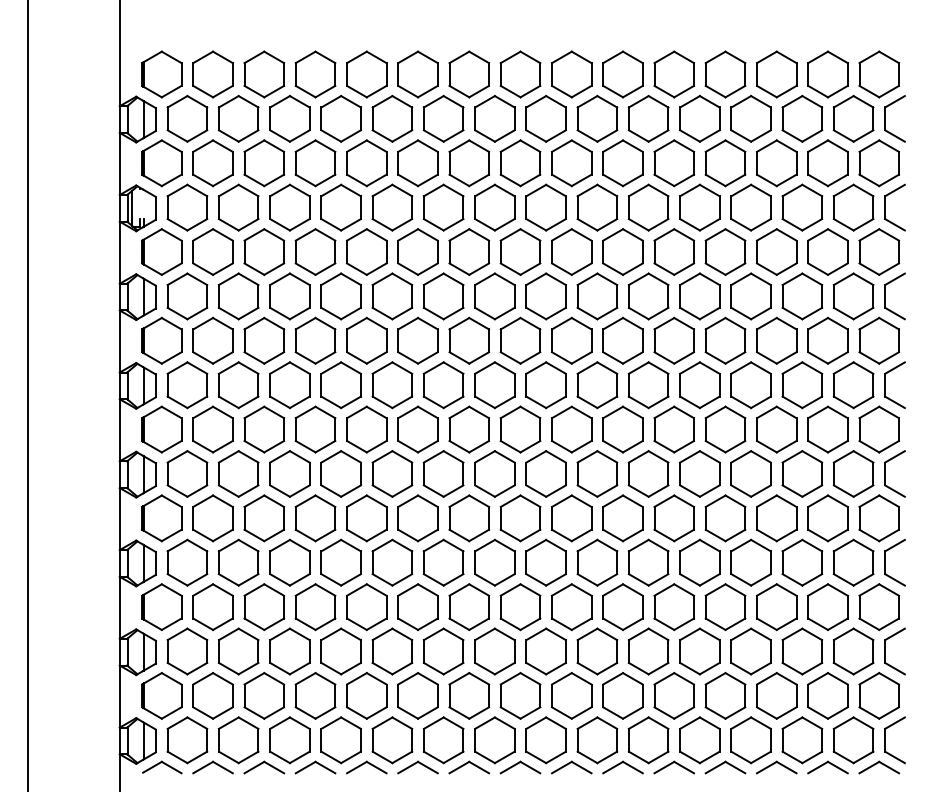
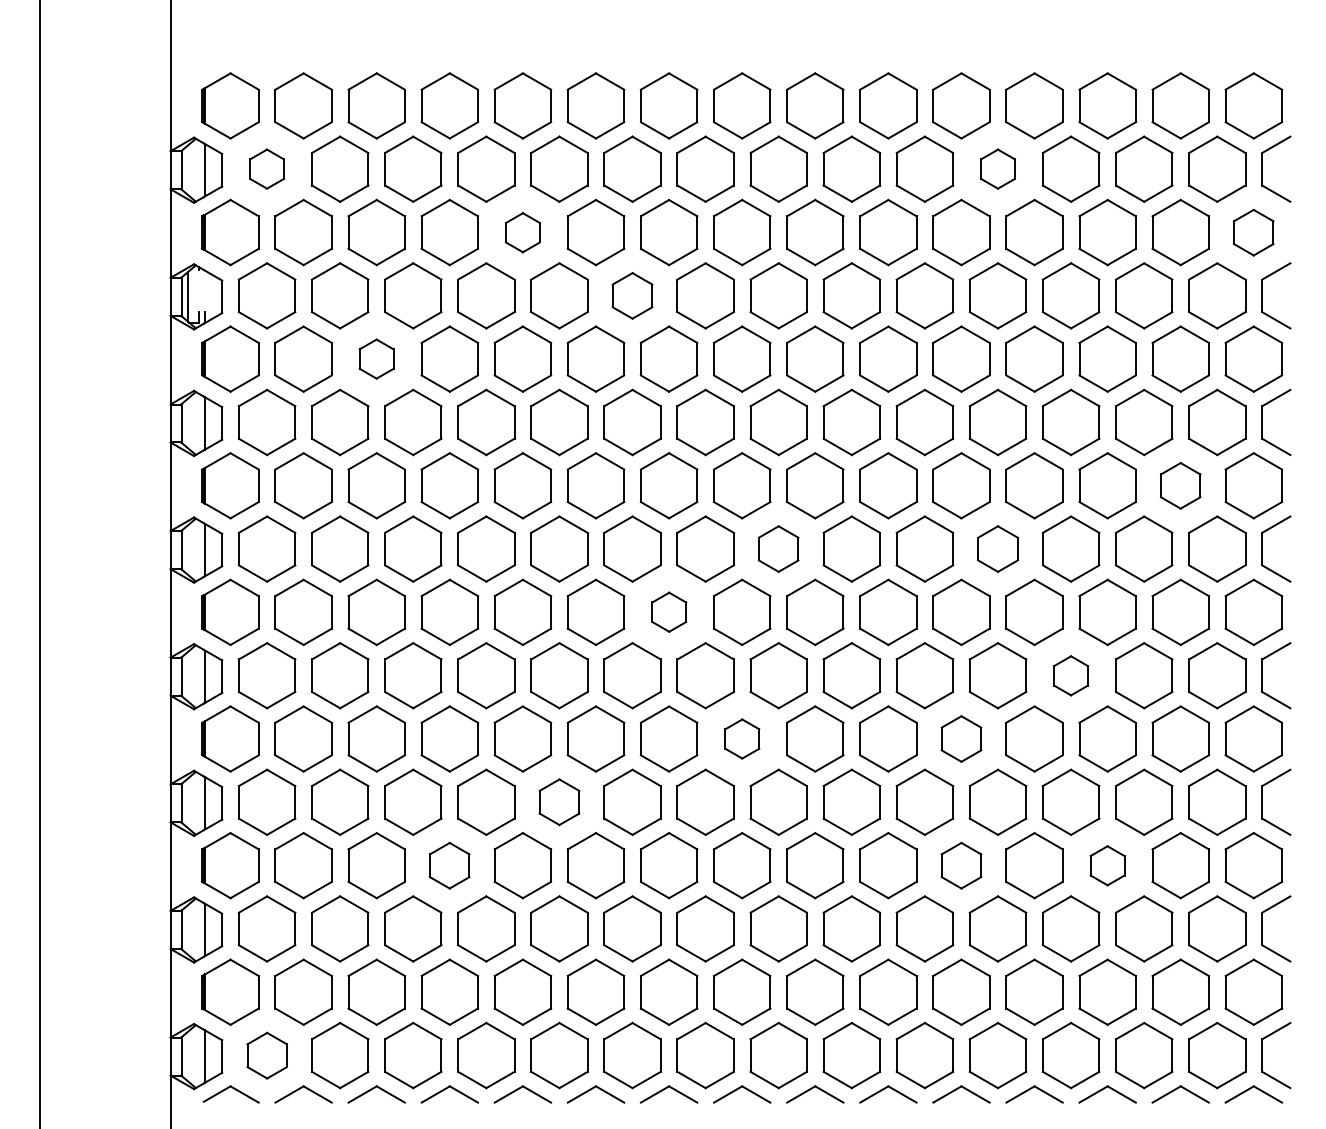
part: (187, 118) -> (266, 168), size x0.6
part: (699, 118) -> (997, 168), size x0.6
part: (366, 163) -> (522, 232), size x0.6
part: (878, 163) -> (1253, 232), size x0.7
part: (443, 207) -> (632, 295), size x0.7
part: (264, 251) -> (376, 358), size x0.6
part: (827, 340) -> (1180, 485), size x0.7
part: (545, 384) -> (778, 548), size x0.7
part: (699, 384) -> (997, 548), size x0.7
part: (469, 428) -> (669, 611), size x0.6
part: (750, 473) -> (1070, 675), size x0.6
part: (520, 517) -> (742, 738), size x0.6
part: (674, 517) -> (961, 738), size x0.7
part: (392, 562) -> (559, 801), size x0.7
part: (315, 607) -> (449, 865), size x0.7
part: (674, 607) -> (961, 865), size x0.7
part: (776, 607) -> (1107, 865), size x0.6
part: (187, 740) -> (267, 1055), size x0.7

